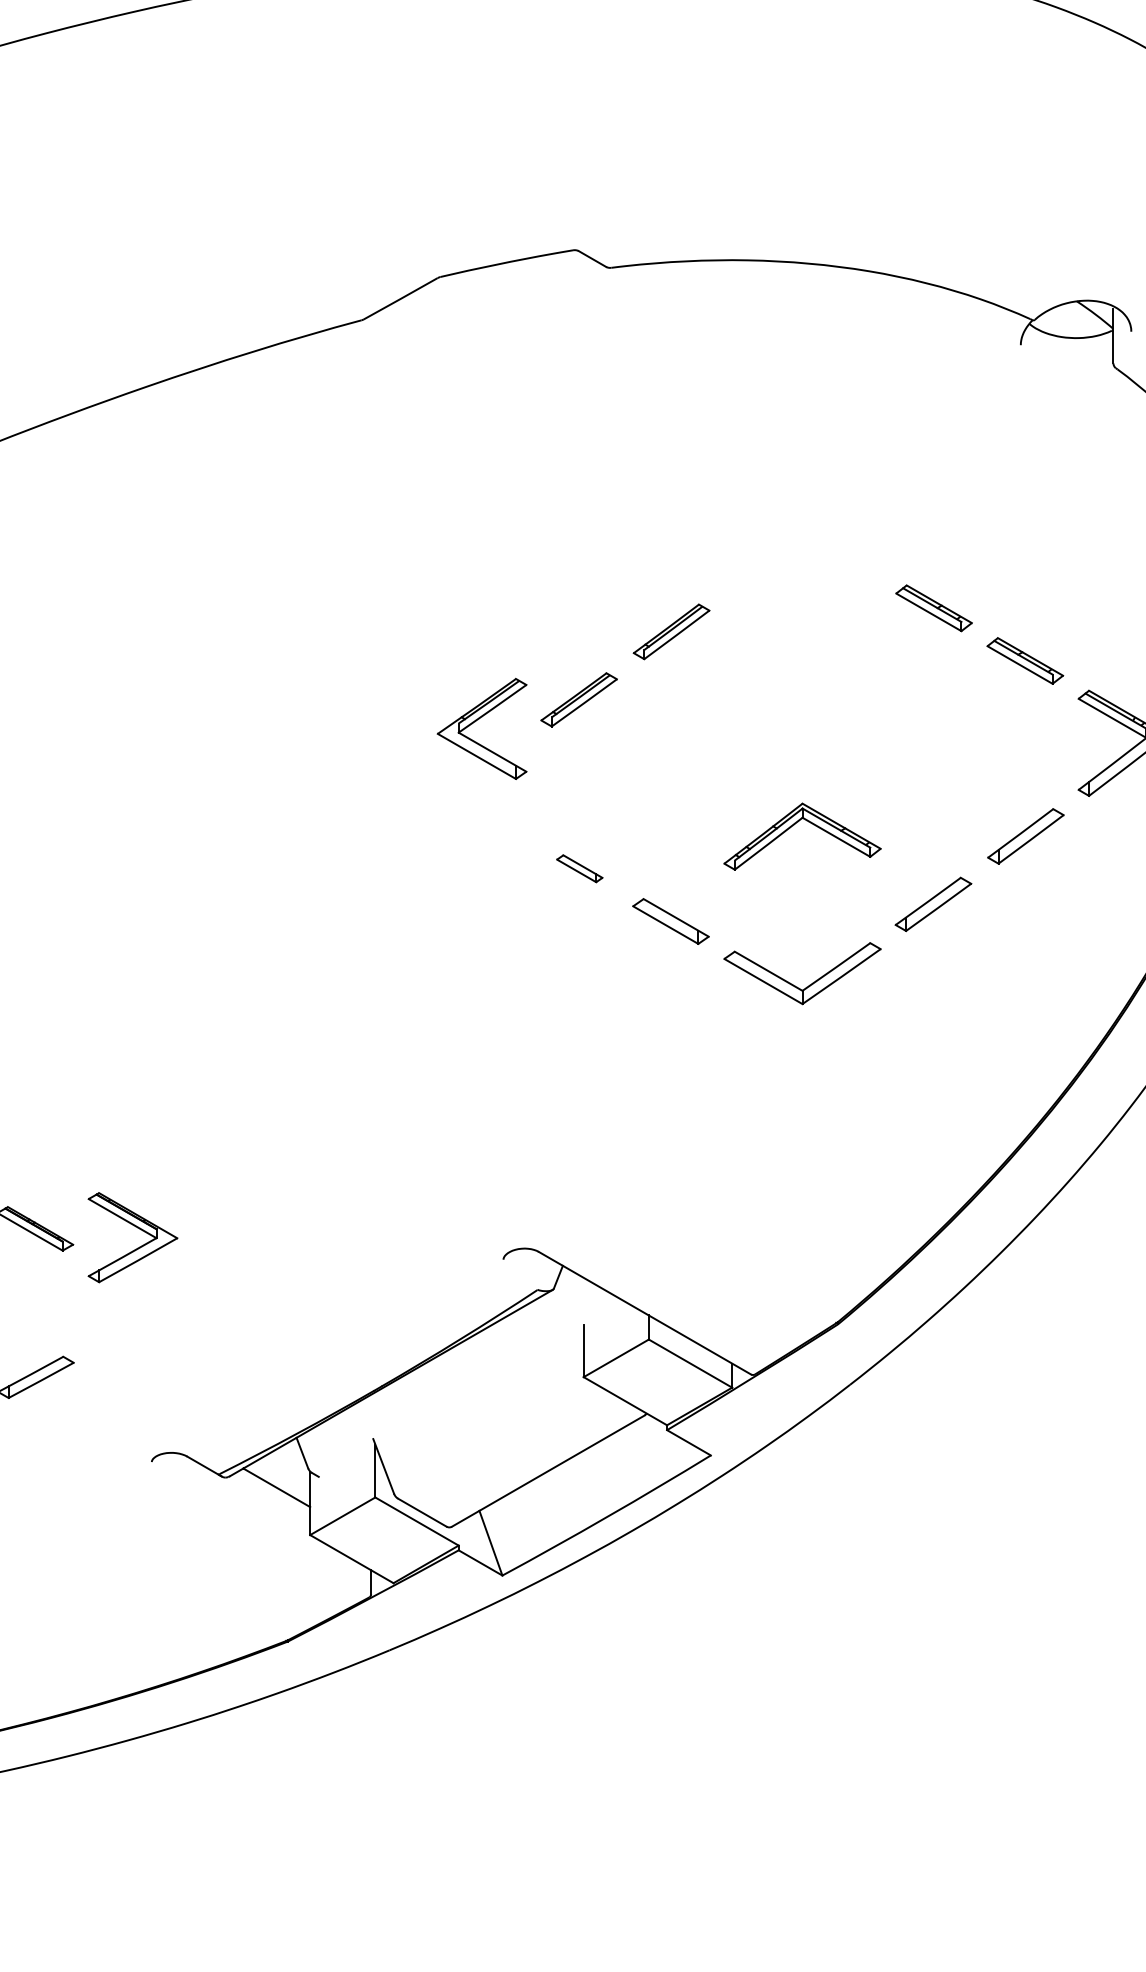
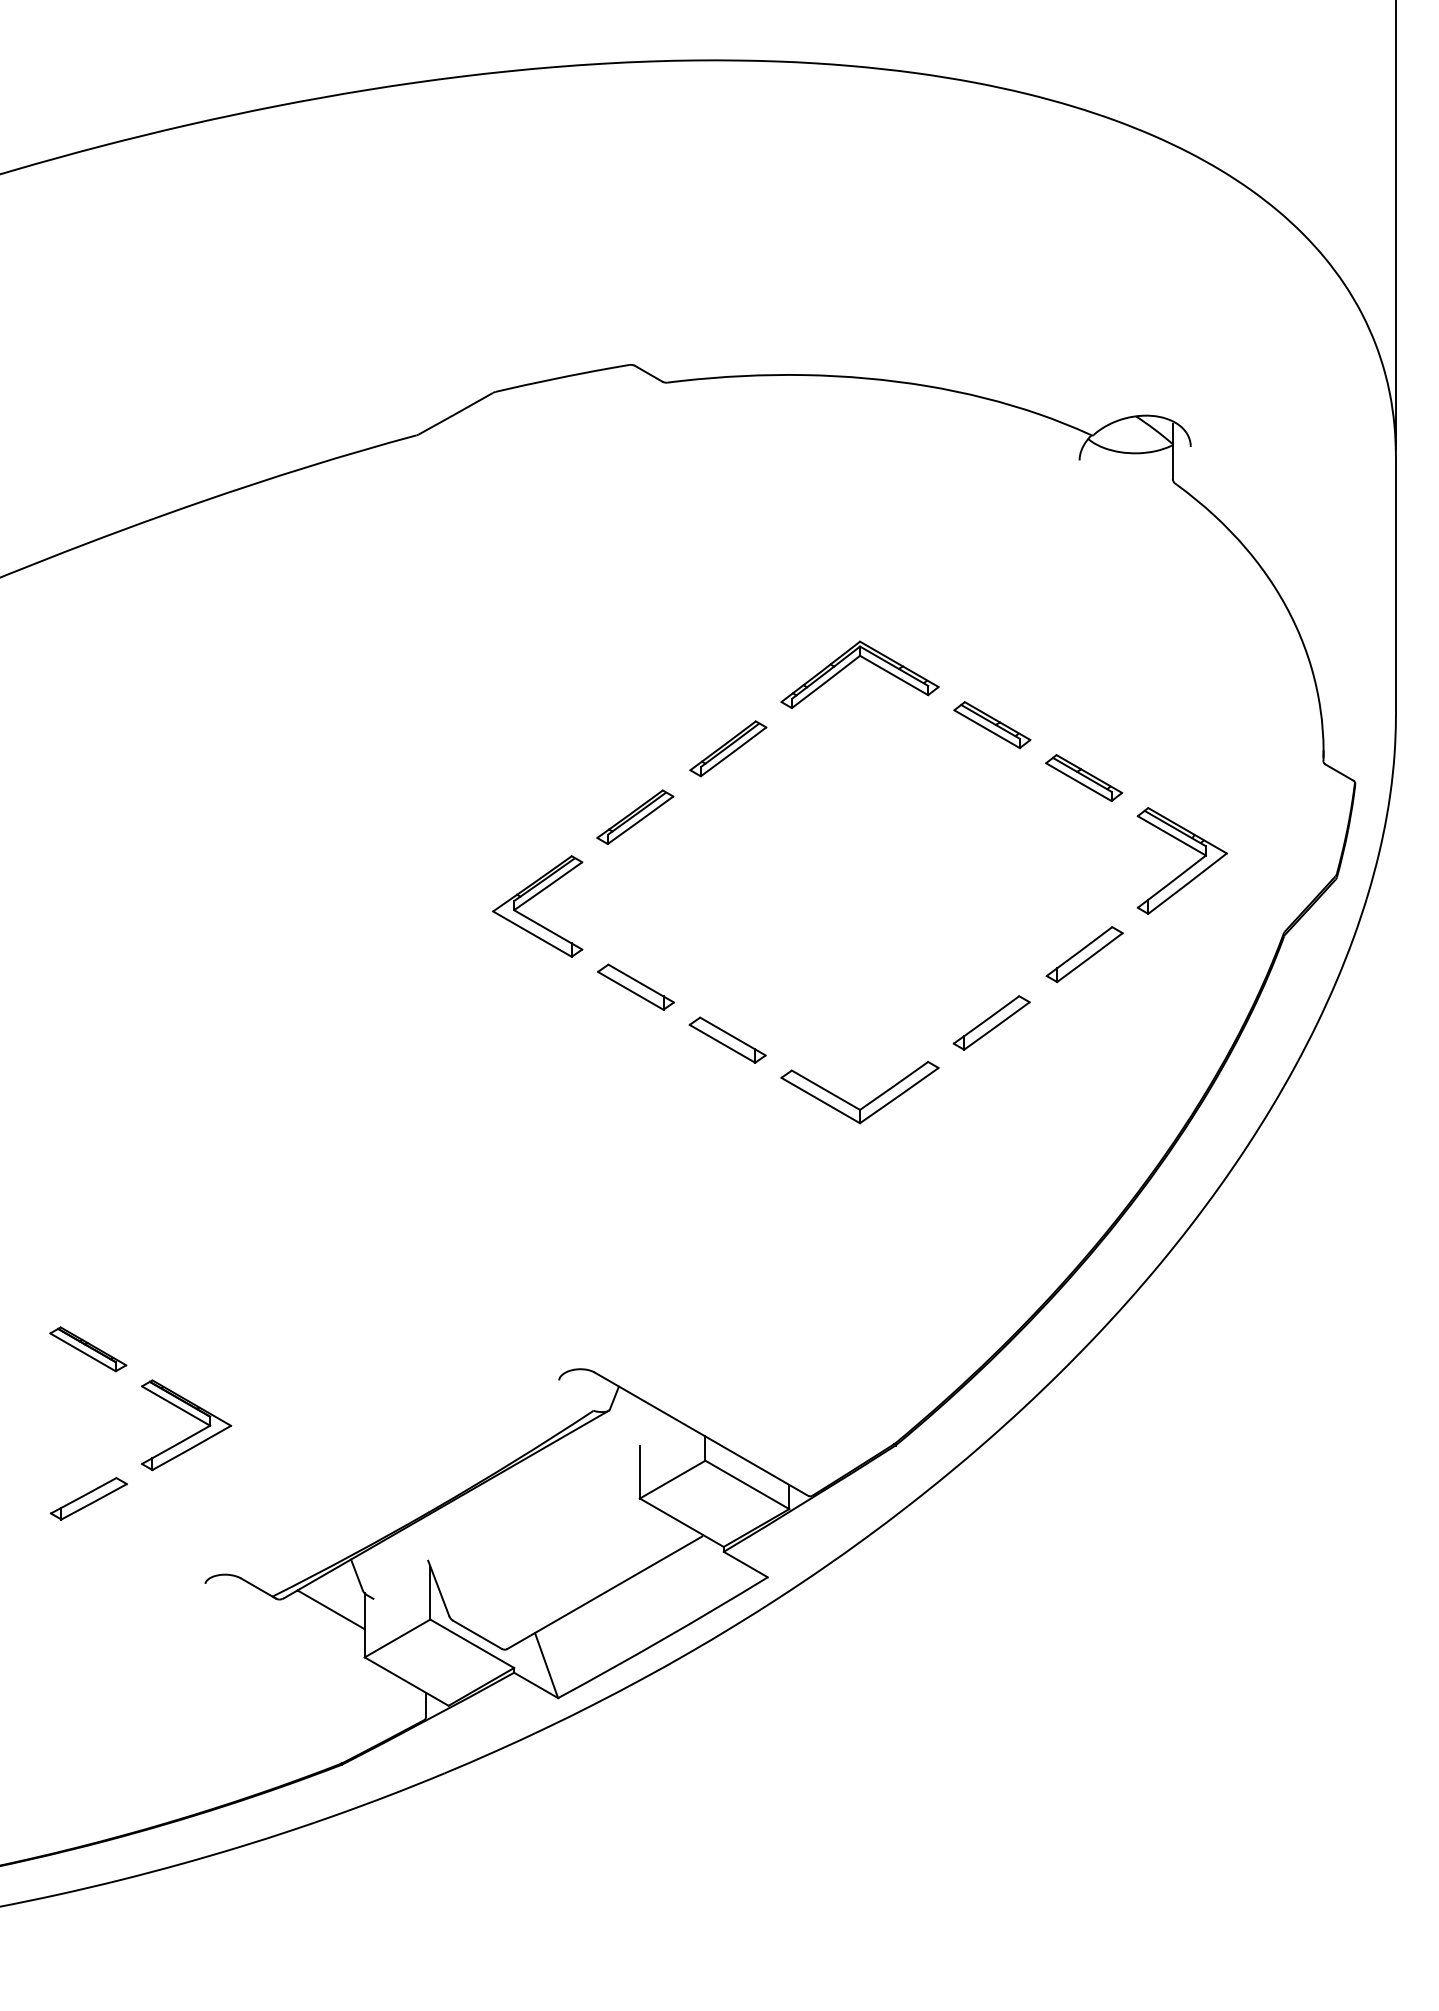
part: (475, 722) -> (531, 899), moved
part: (796, 824) -> (853, 662), moved
part: (579, 868) -> (635, 986), size x1.67
part: (139, 1229) -> (193, 1417), moved

